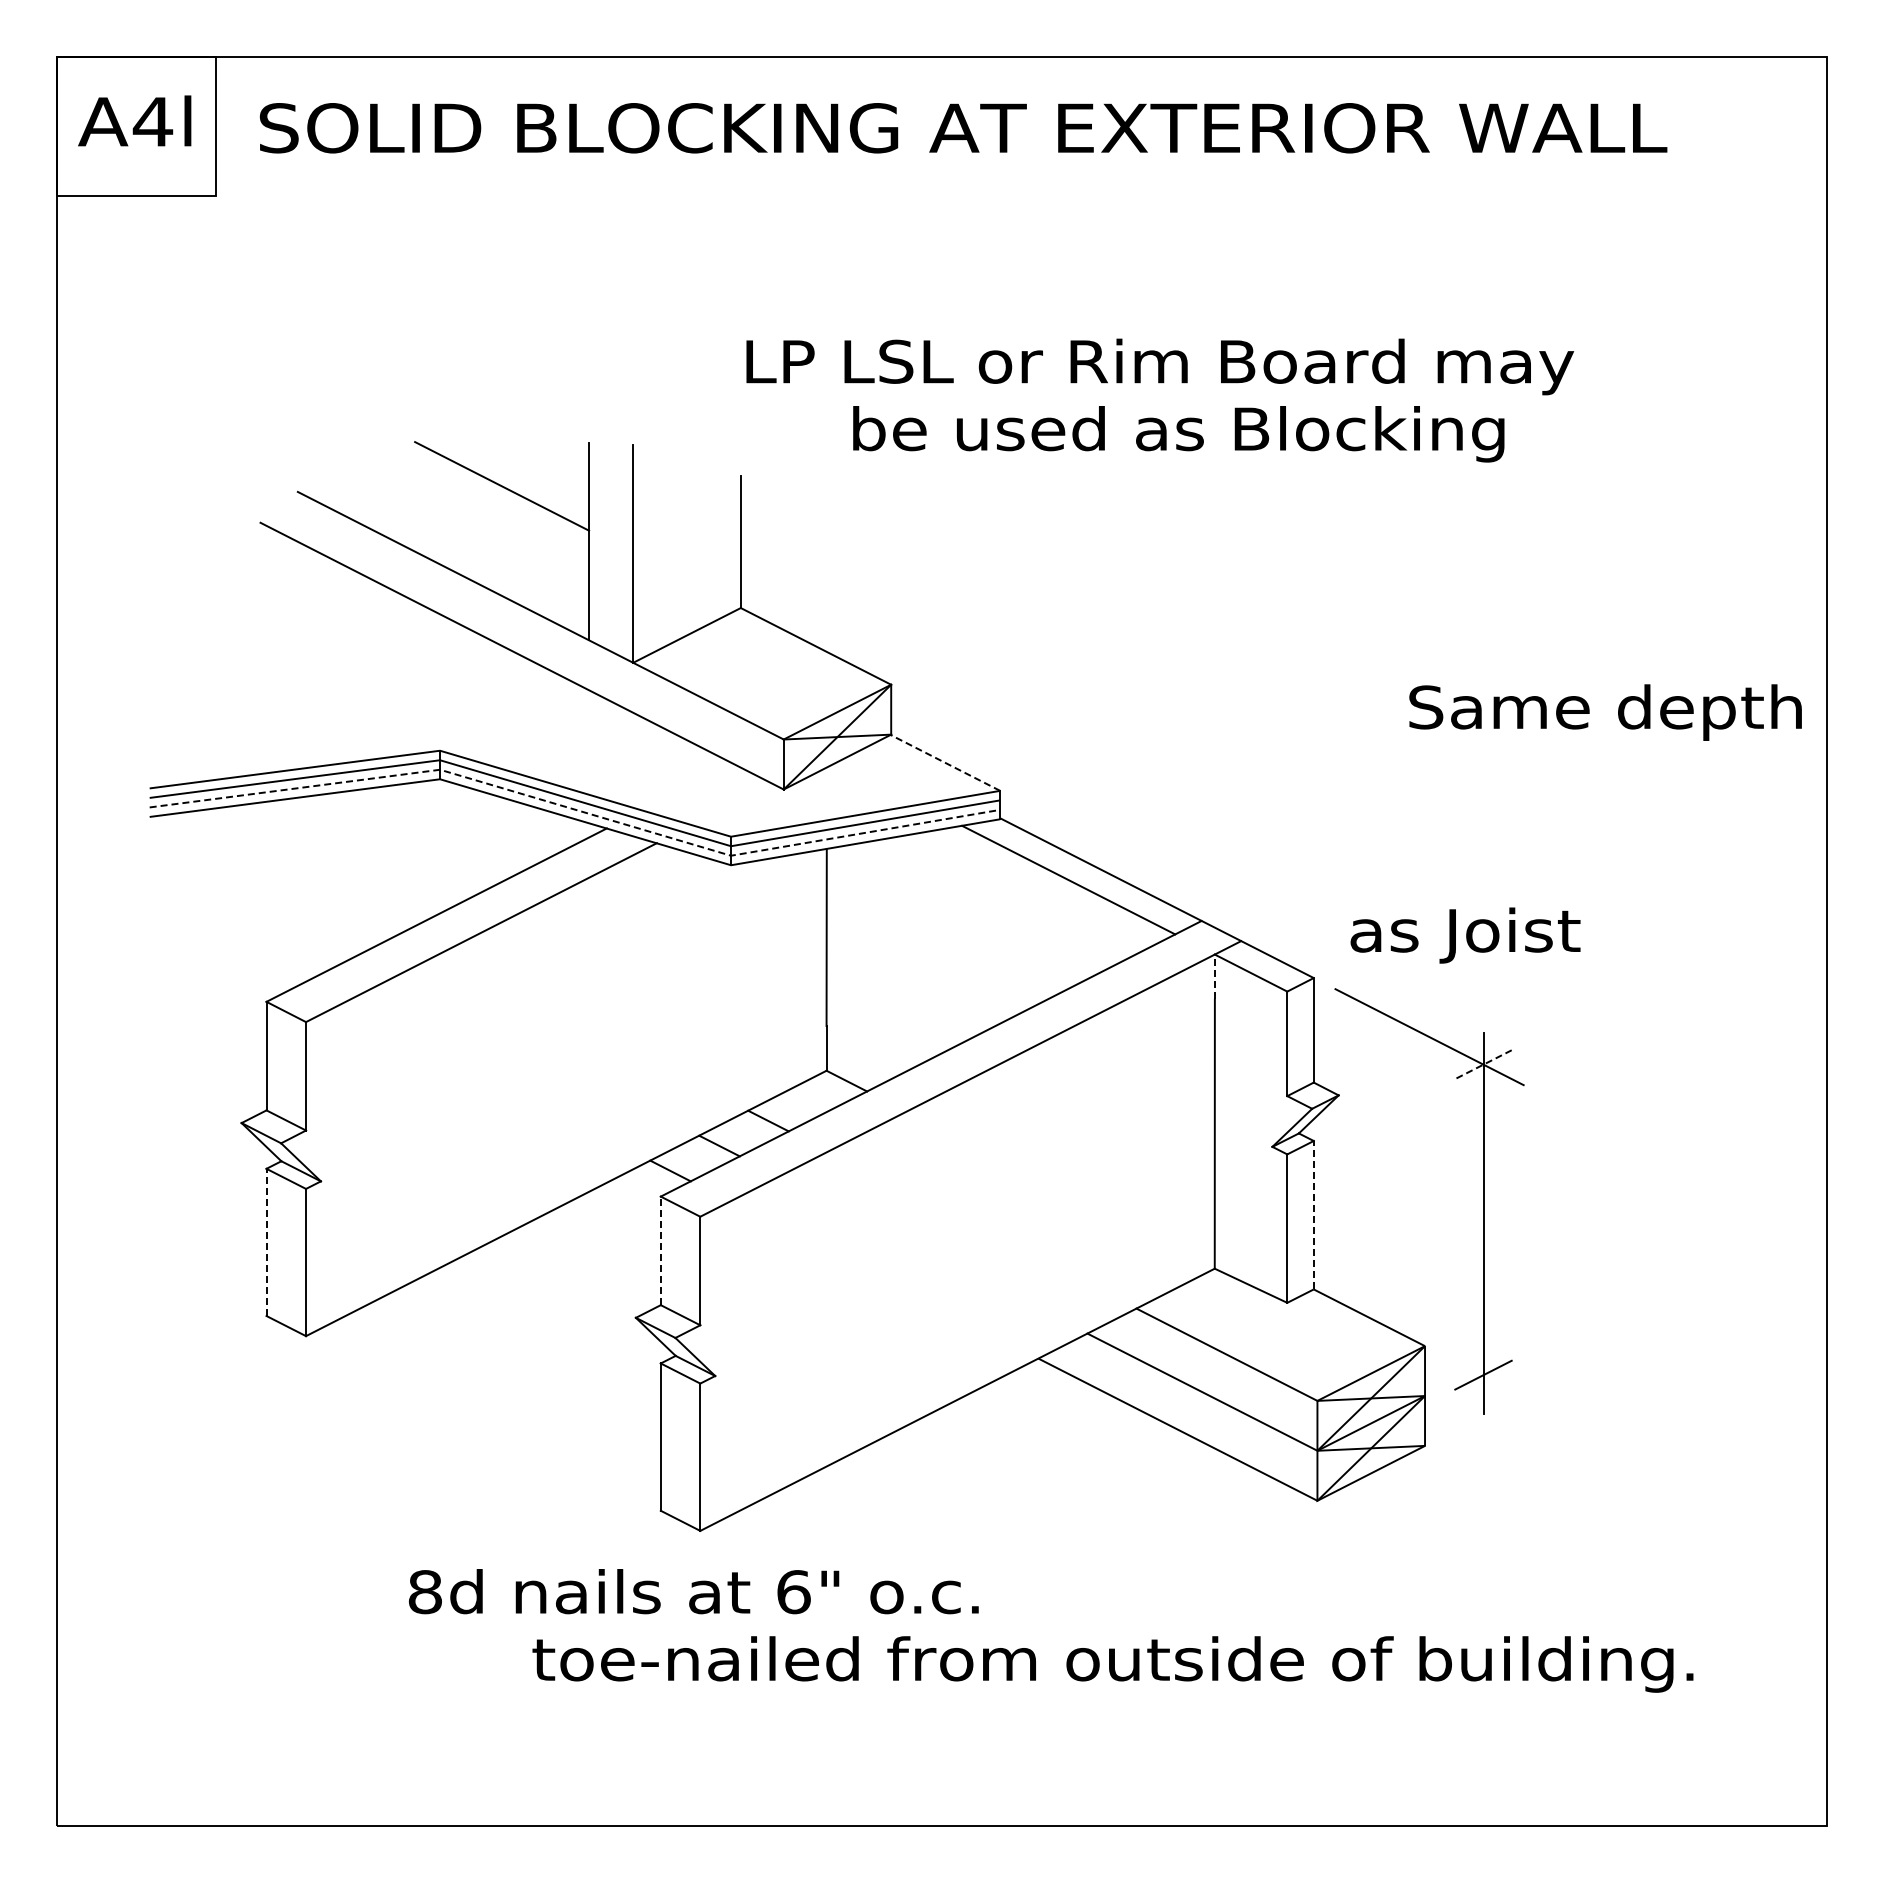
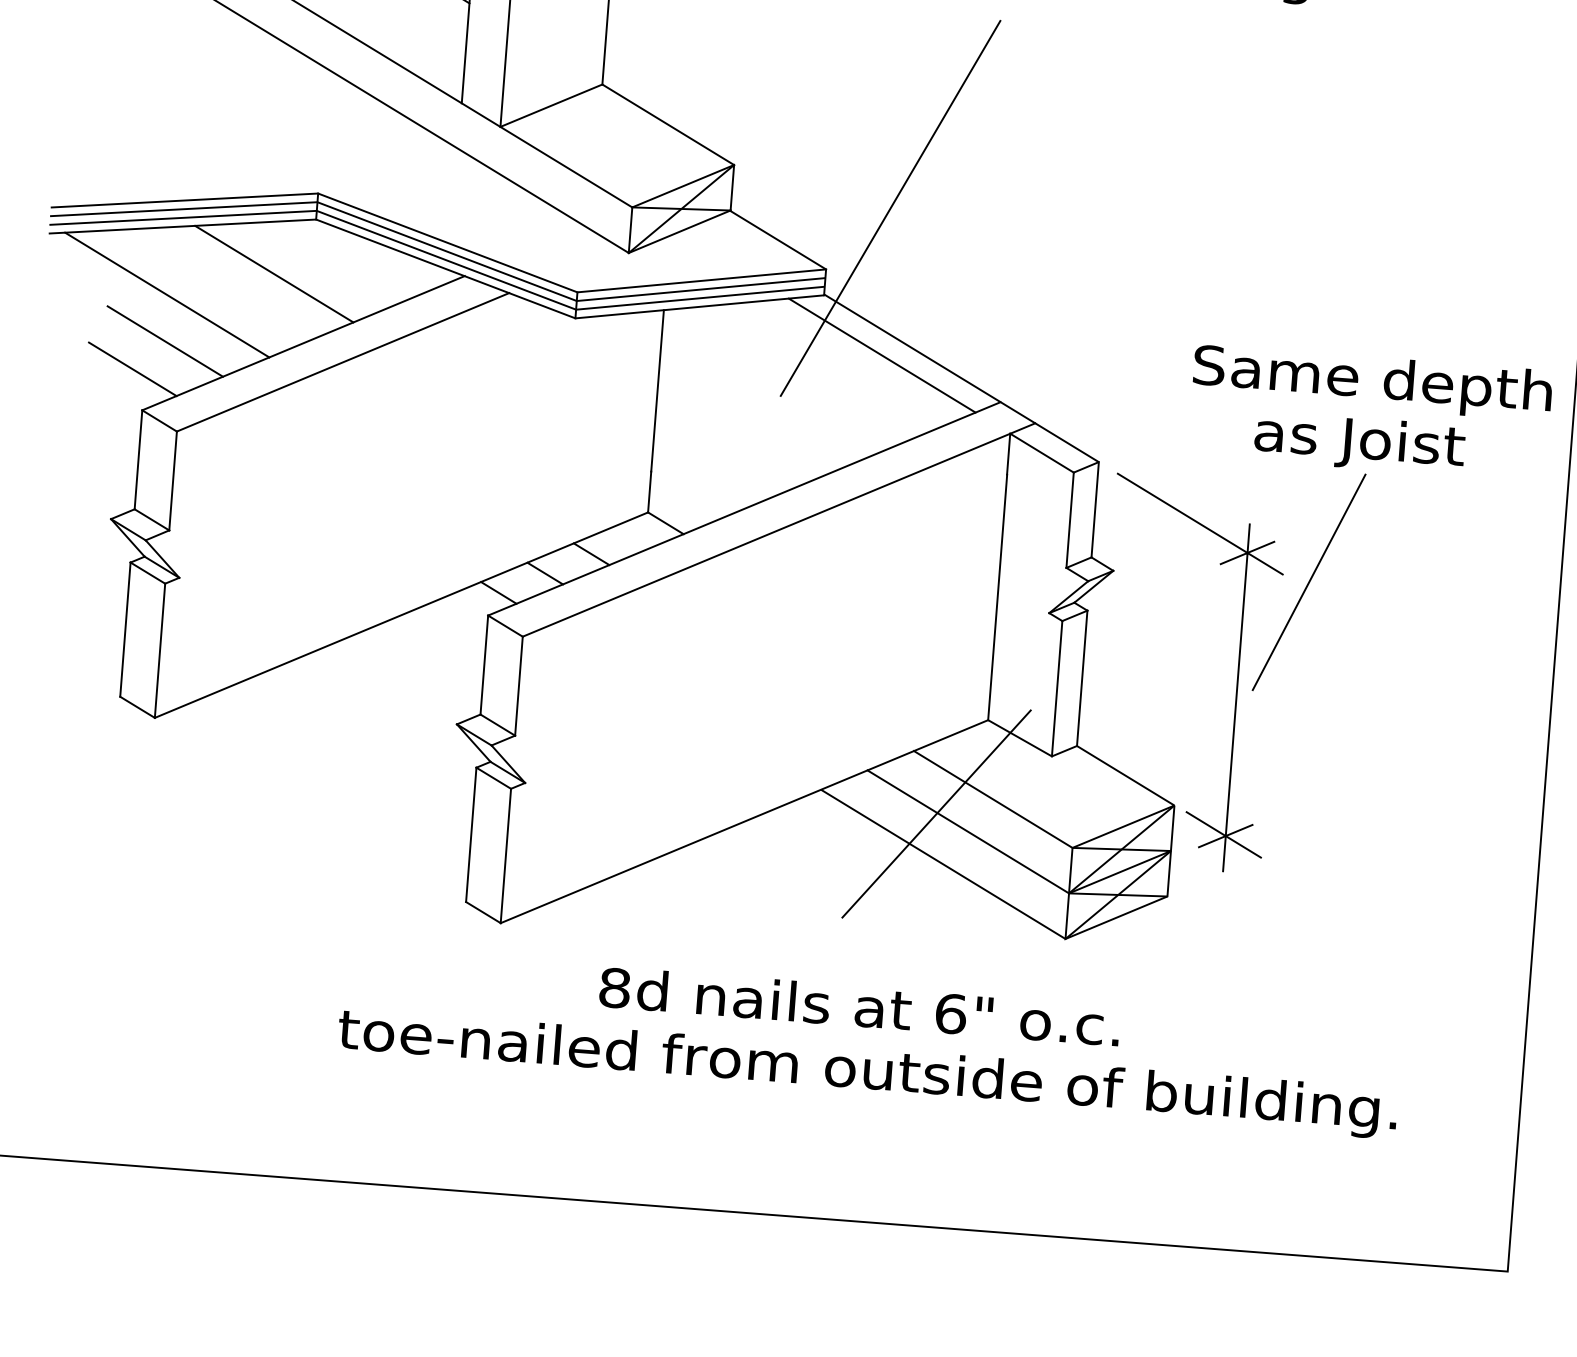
text: (1605, 712) -> (1372, 382), moved
line: (1065, 718) -> (890, 208), added
line: (945, 762) -> (778, 239), dashed -> solid
line: (576, 810) -> (438, 257), dashed -> solid
line: (398, 842) -> (273, 274), added
line: (283, 873) -> (166, 294), added
line: (285, 924) -> (165, 341), added
text: (1465, 935) -> (1359, 443), moved
line: (252, 957) -> (132, 368), added
line: (1214, 976) -> (1008, 453), dashed -> solid
line: (1483, 1064) -> (1247, 552), dashed -> solid
line: (1552, 1091) -> (1308, 582), added
line: (1313, 1214) -> (1082, 677), dashed -> solid
line: (266, 1242) -> (125, 629), dashed -> solid
line: (660, 1250) -> (484, 664), dashed -> solid
line: (1480, 1373) -> (1223, 834), added
line: (1166, 1375) -> (936, 814), added
text: (693, 1591) -> (859, 1006), moved

